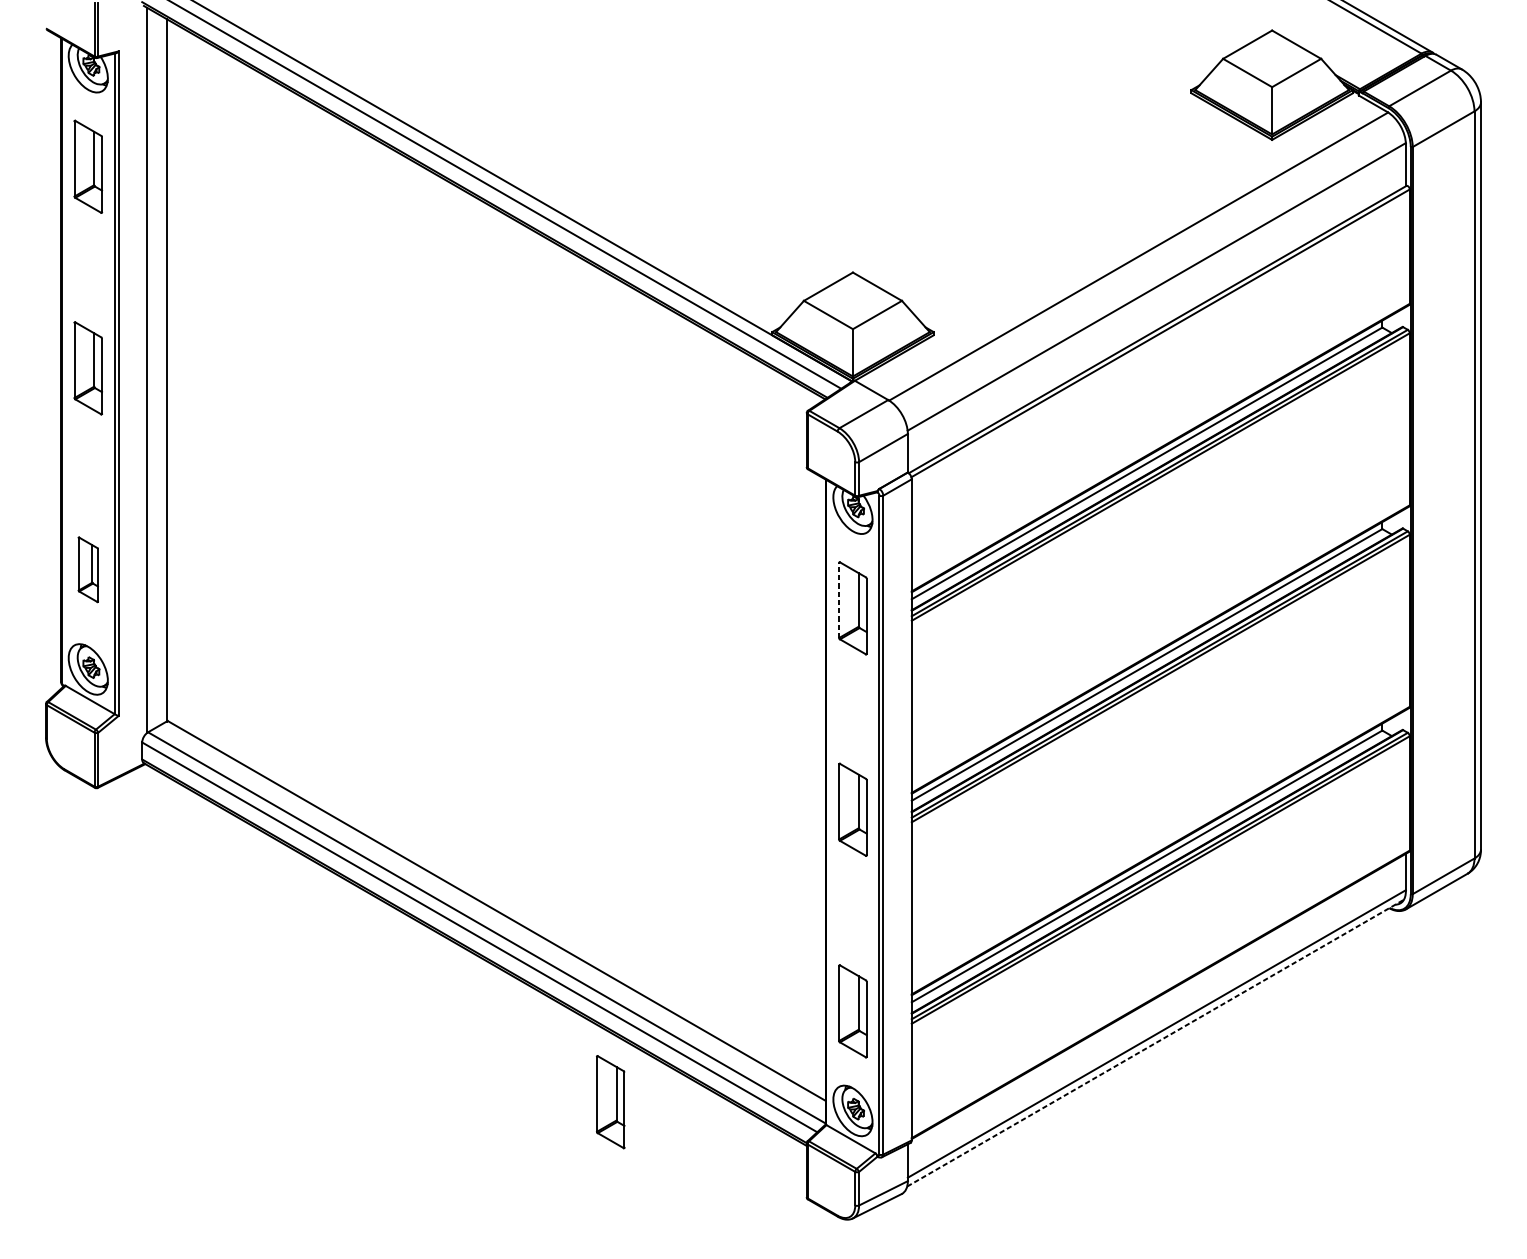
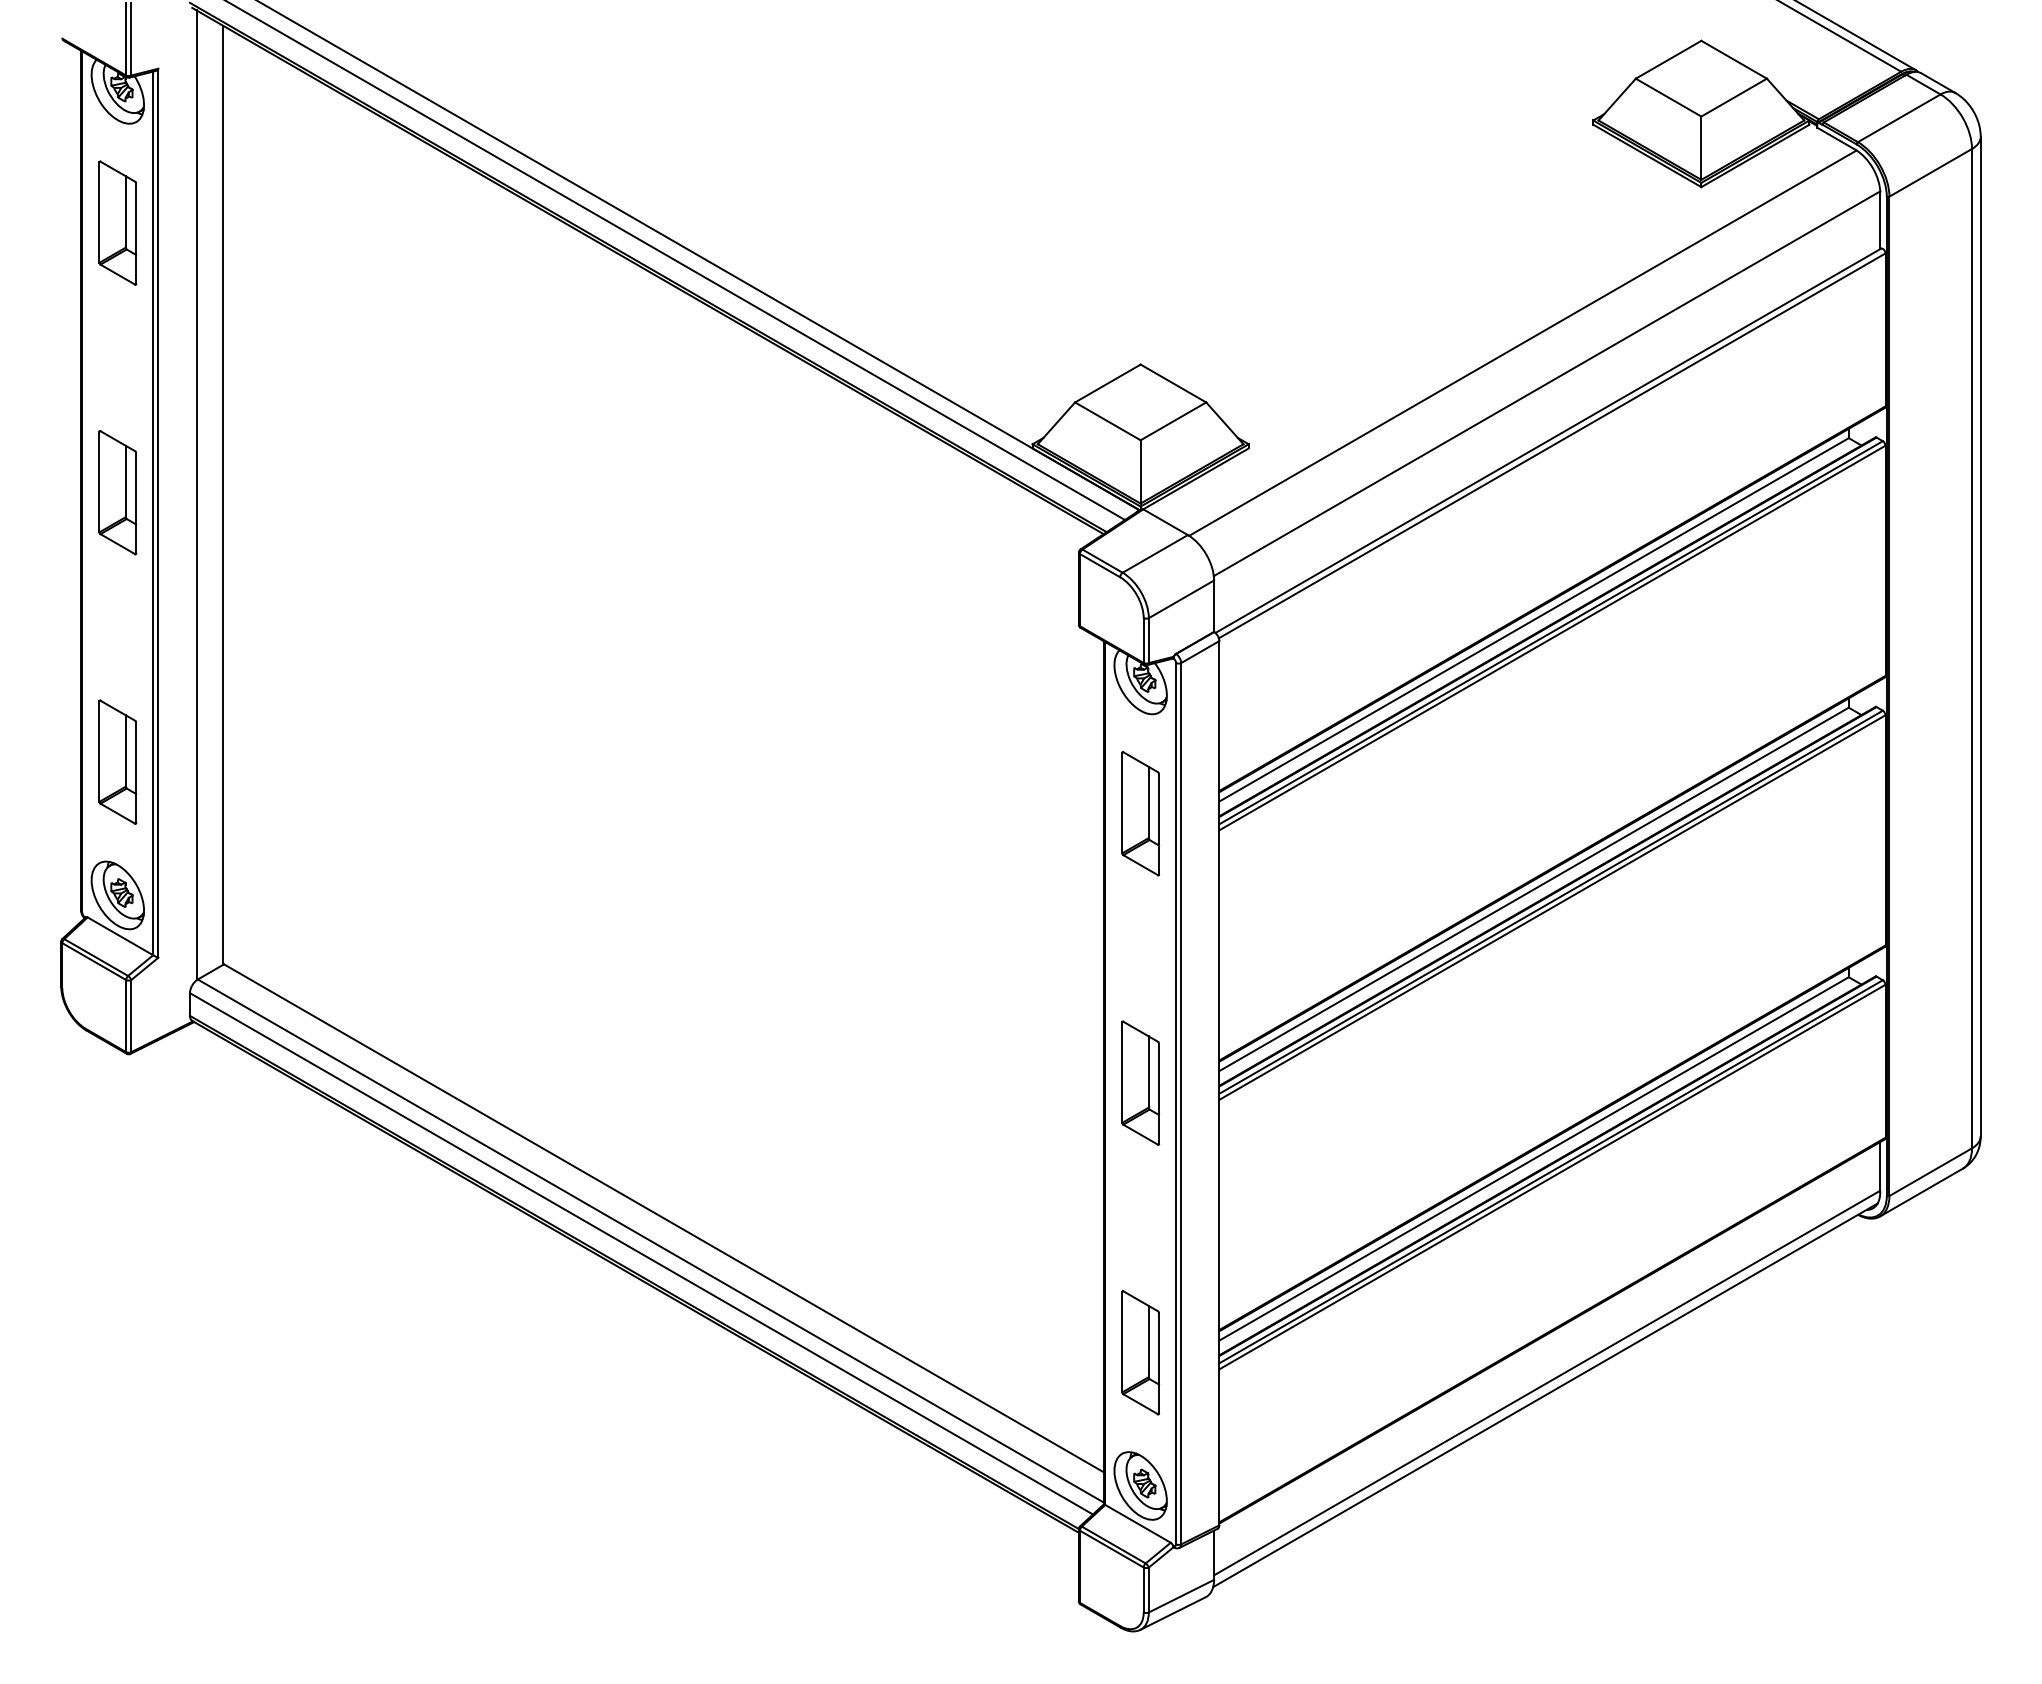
part: (88, 569) -> (117, 761), size x1.43
line: (839, 599) -> (1122, 802), dashed -> solid
line: (1155, 1043) -> (1545, 1395), dashed -> solid
part: (610, 1101) -> (816, 1473), removed

